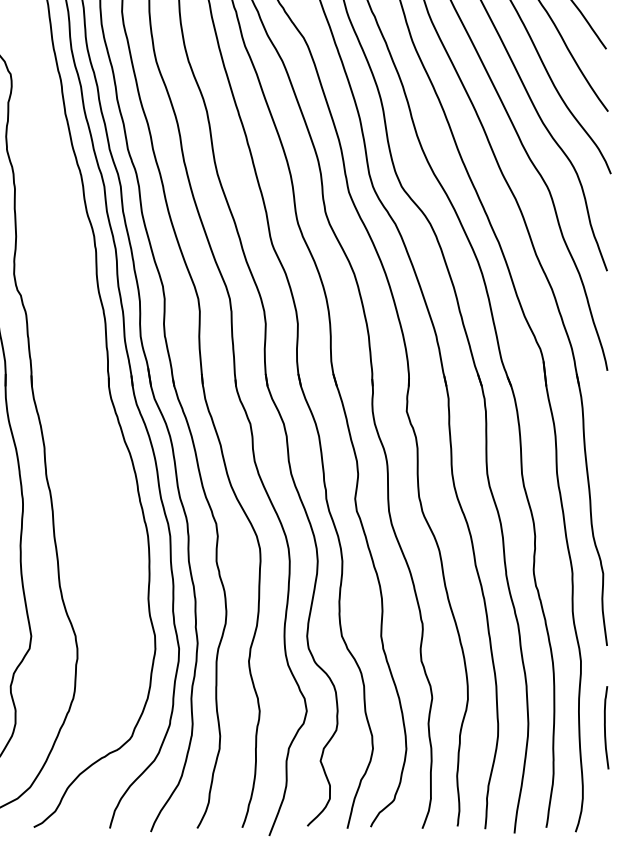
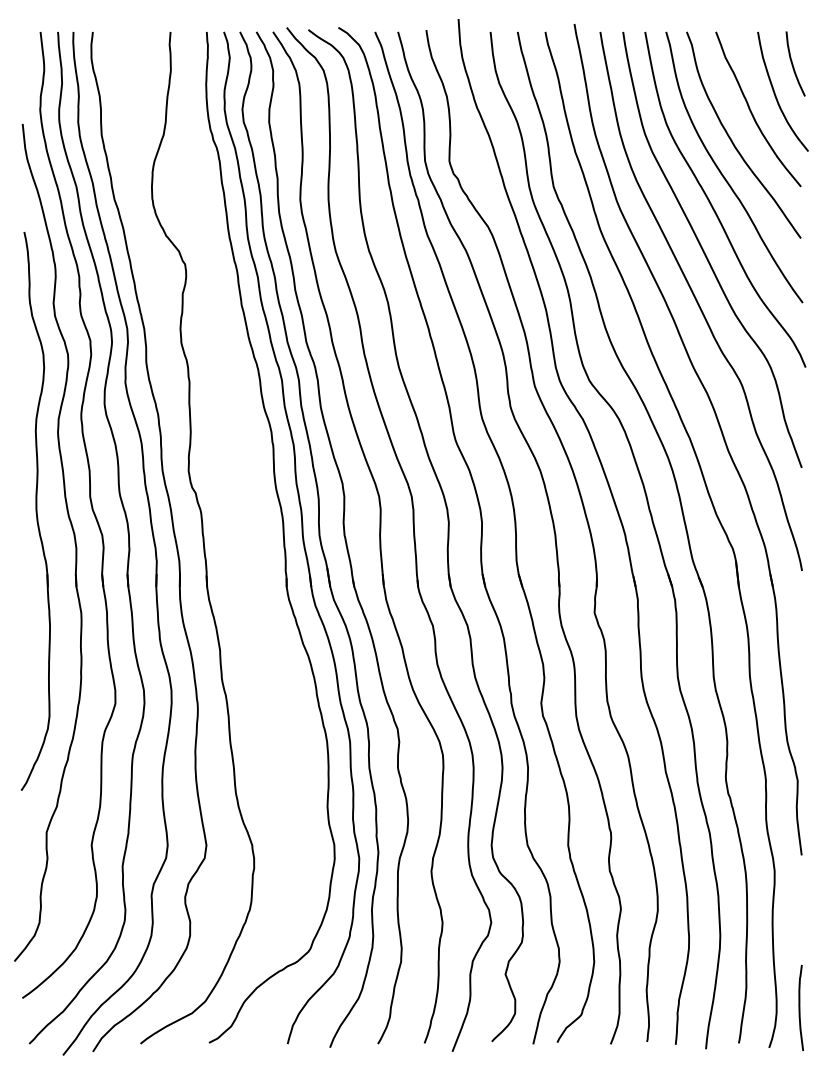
curve: (605, 727) -> (800, 1007), moved

